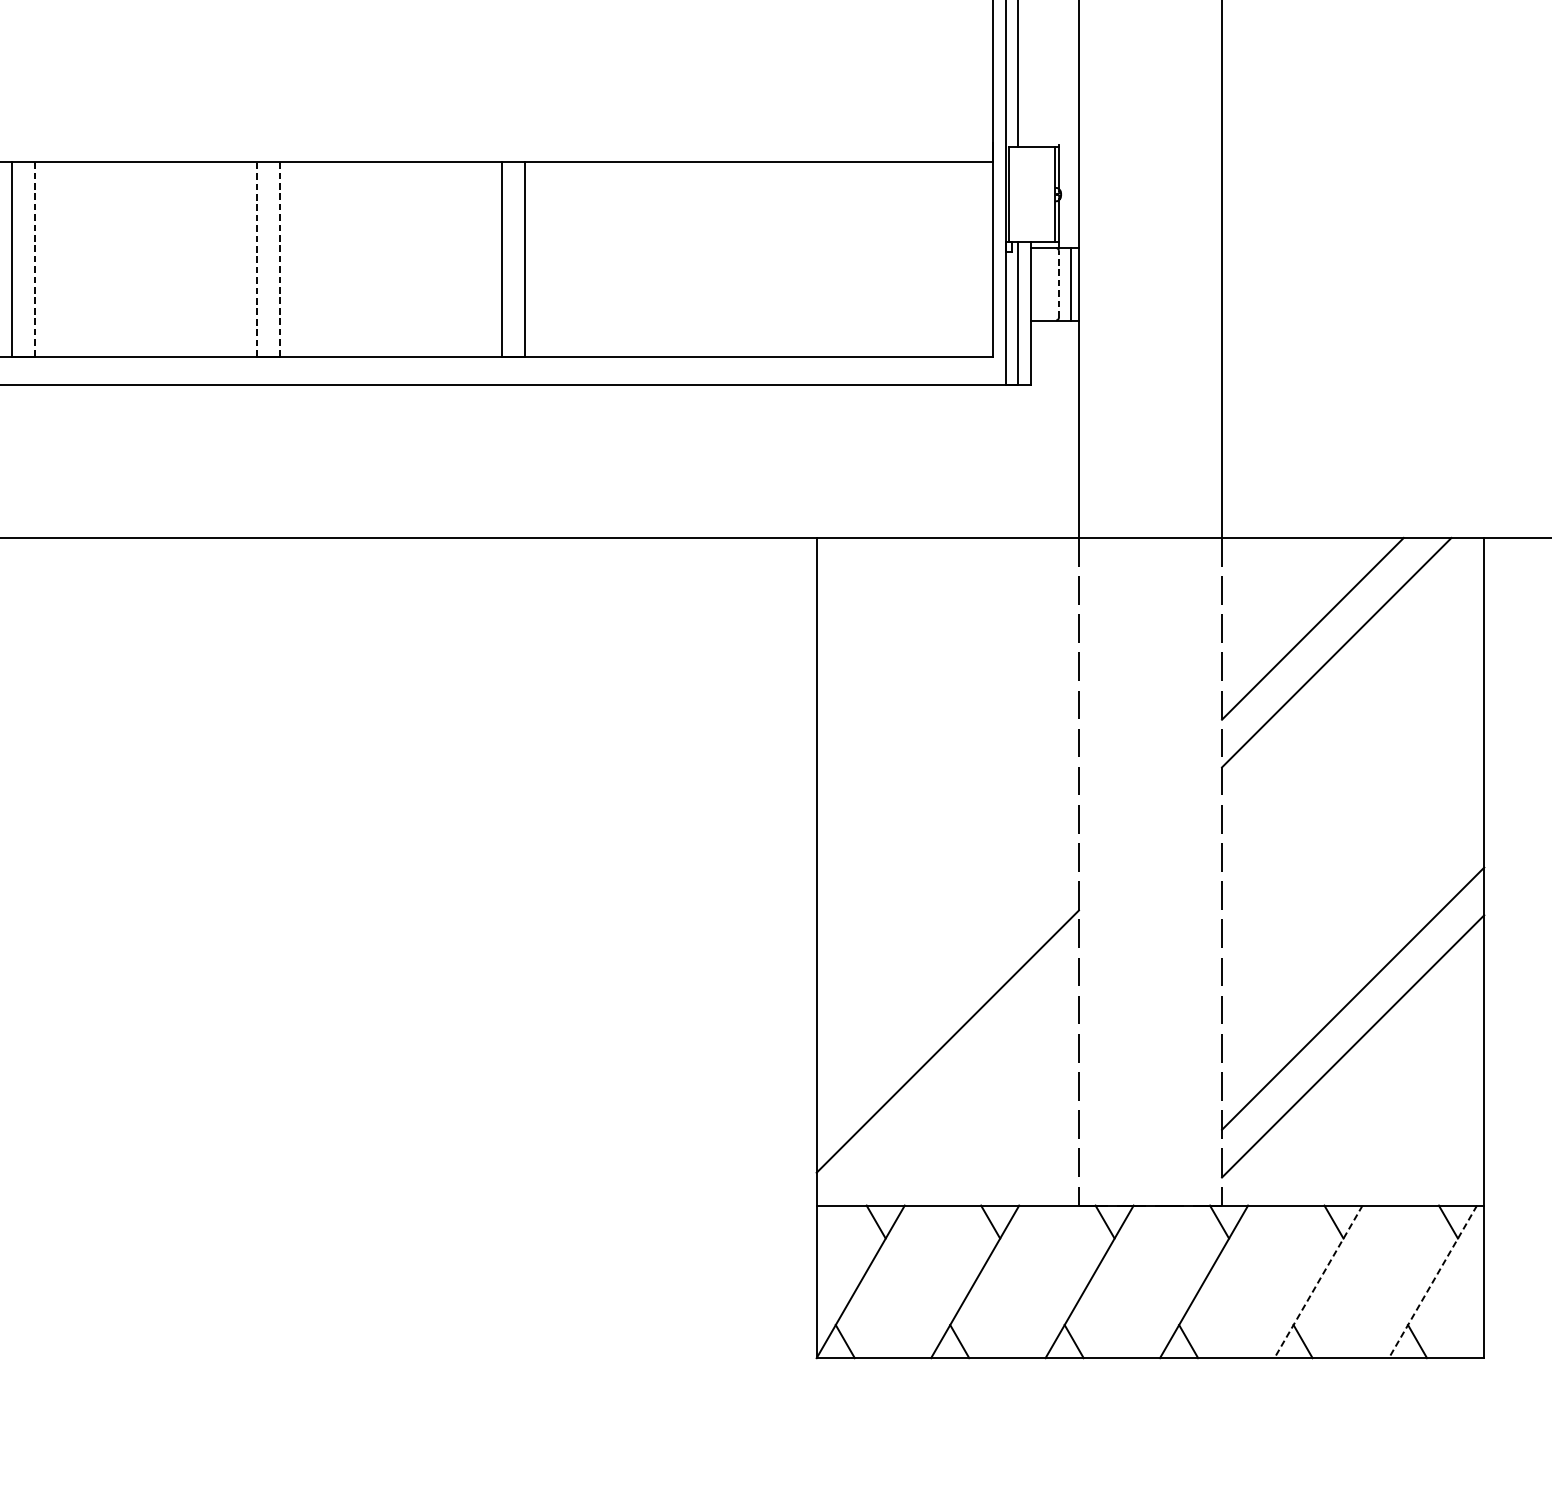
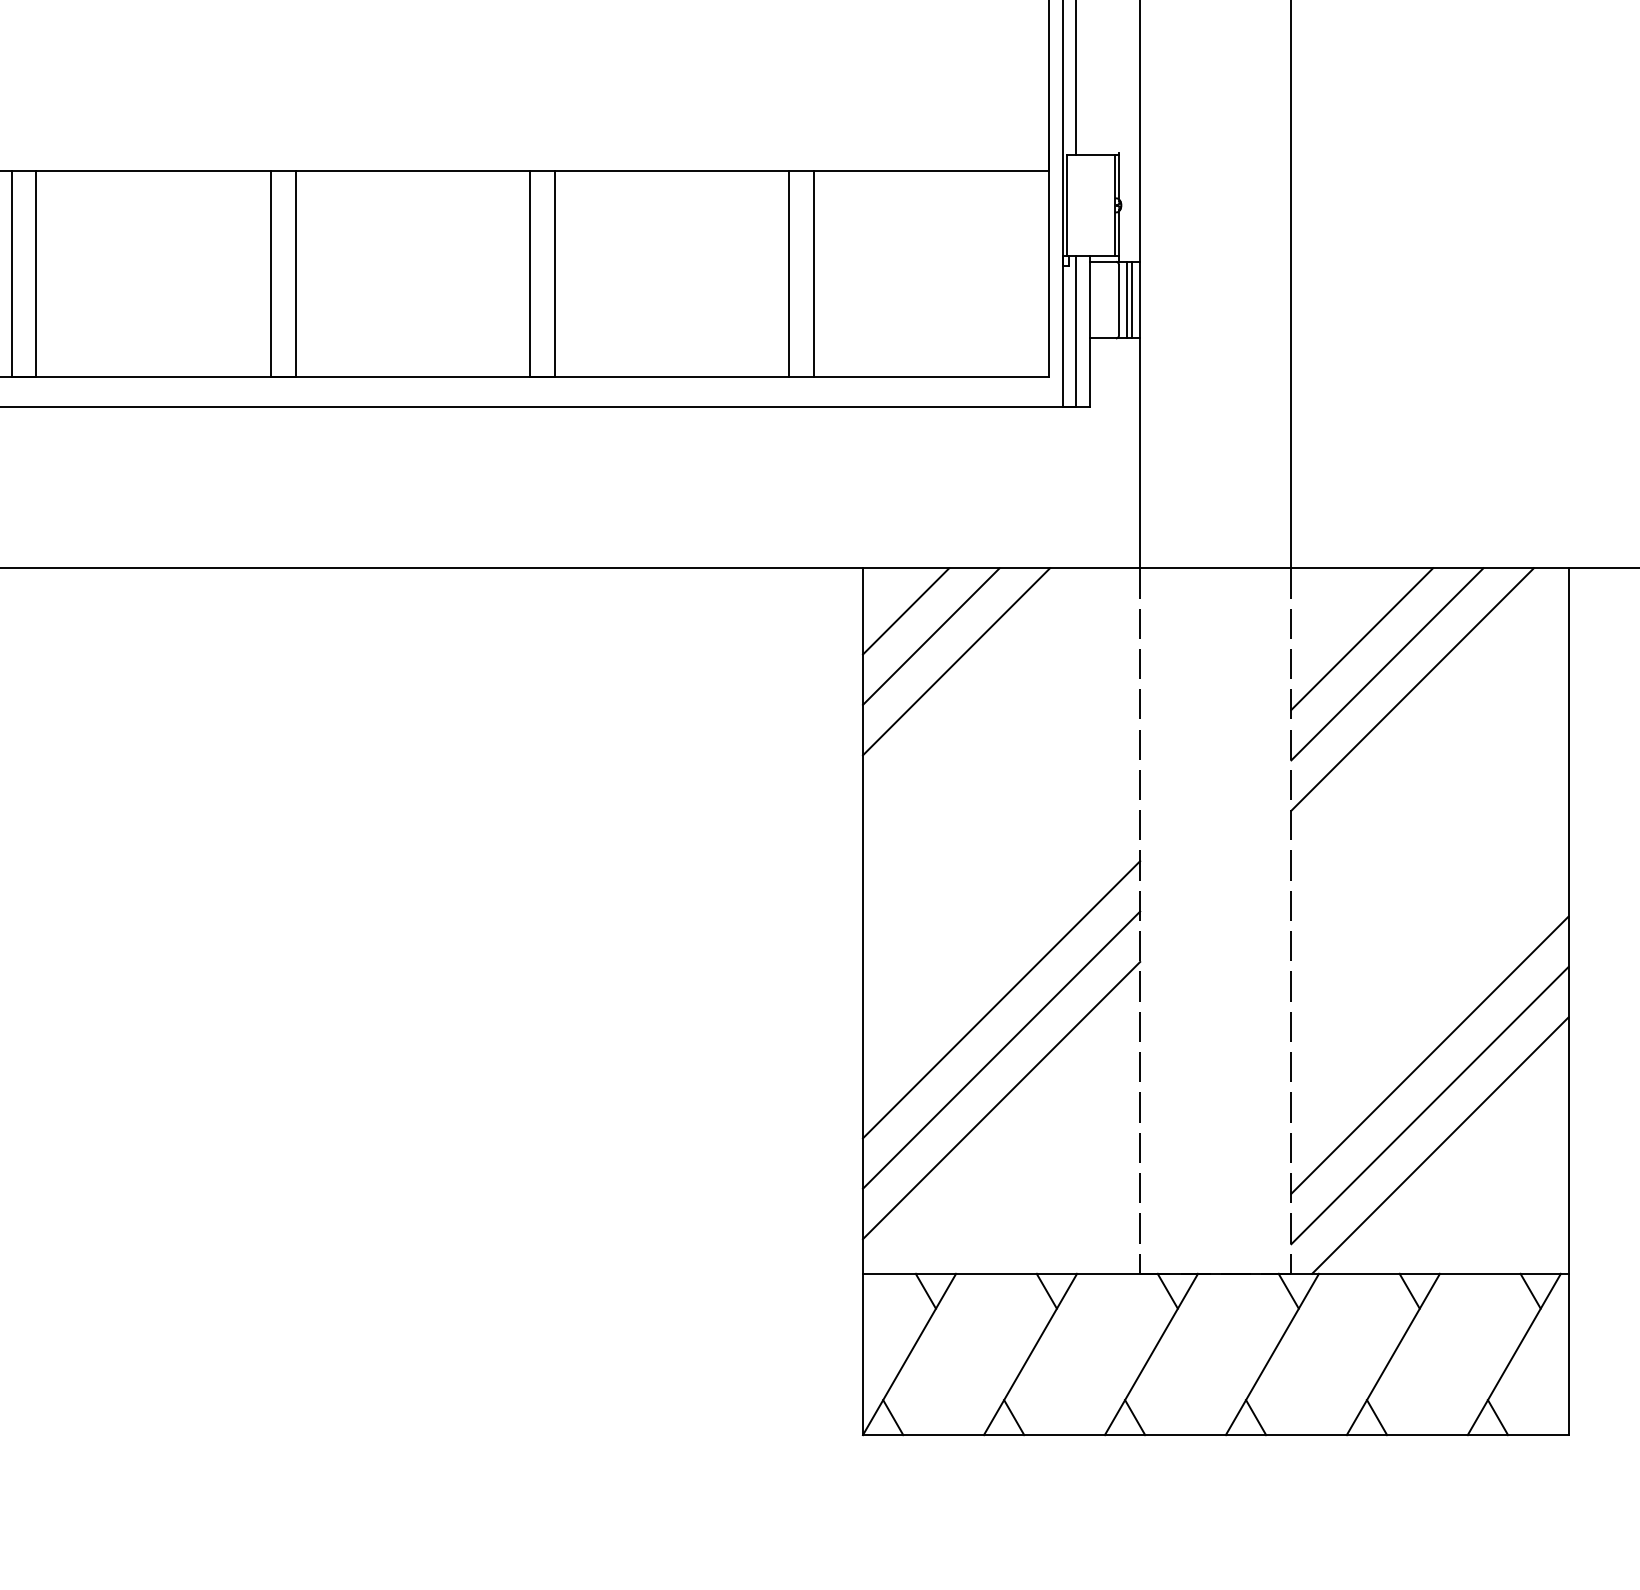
line: (34, 259) -> (36, 273), dashed -> solid
line: (257, 259) -> (271, 273), dashed -> solid
line: (279, 259) -> (295, 273), dashed -> solid
line: (747, 259) -> (789, 273), added
line: (769, 259) -> (813, 273), added
line: (1059, 283) -> (1119, 299), dashed -> solid
line: (1066, 283) -> (1127, 299), added
line: (856, 578) -> (905, 611), added
line: (880, 602) -> (930, 636), added
line: (1289, 604) -> (1362, 638), added
line: (905, 626) -> (956, 661), added
line: (947, 945) -> (1001, 999), added
line: (947, 993) -> (1001, 1049), added
line: (1363, 1084) -> (1440, 1145), added
line: (1318, 1281) -> (1393, 1354), dashed -> solid
line: (1433, 1281) -> (1514, 1354), dashed -> solid

